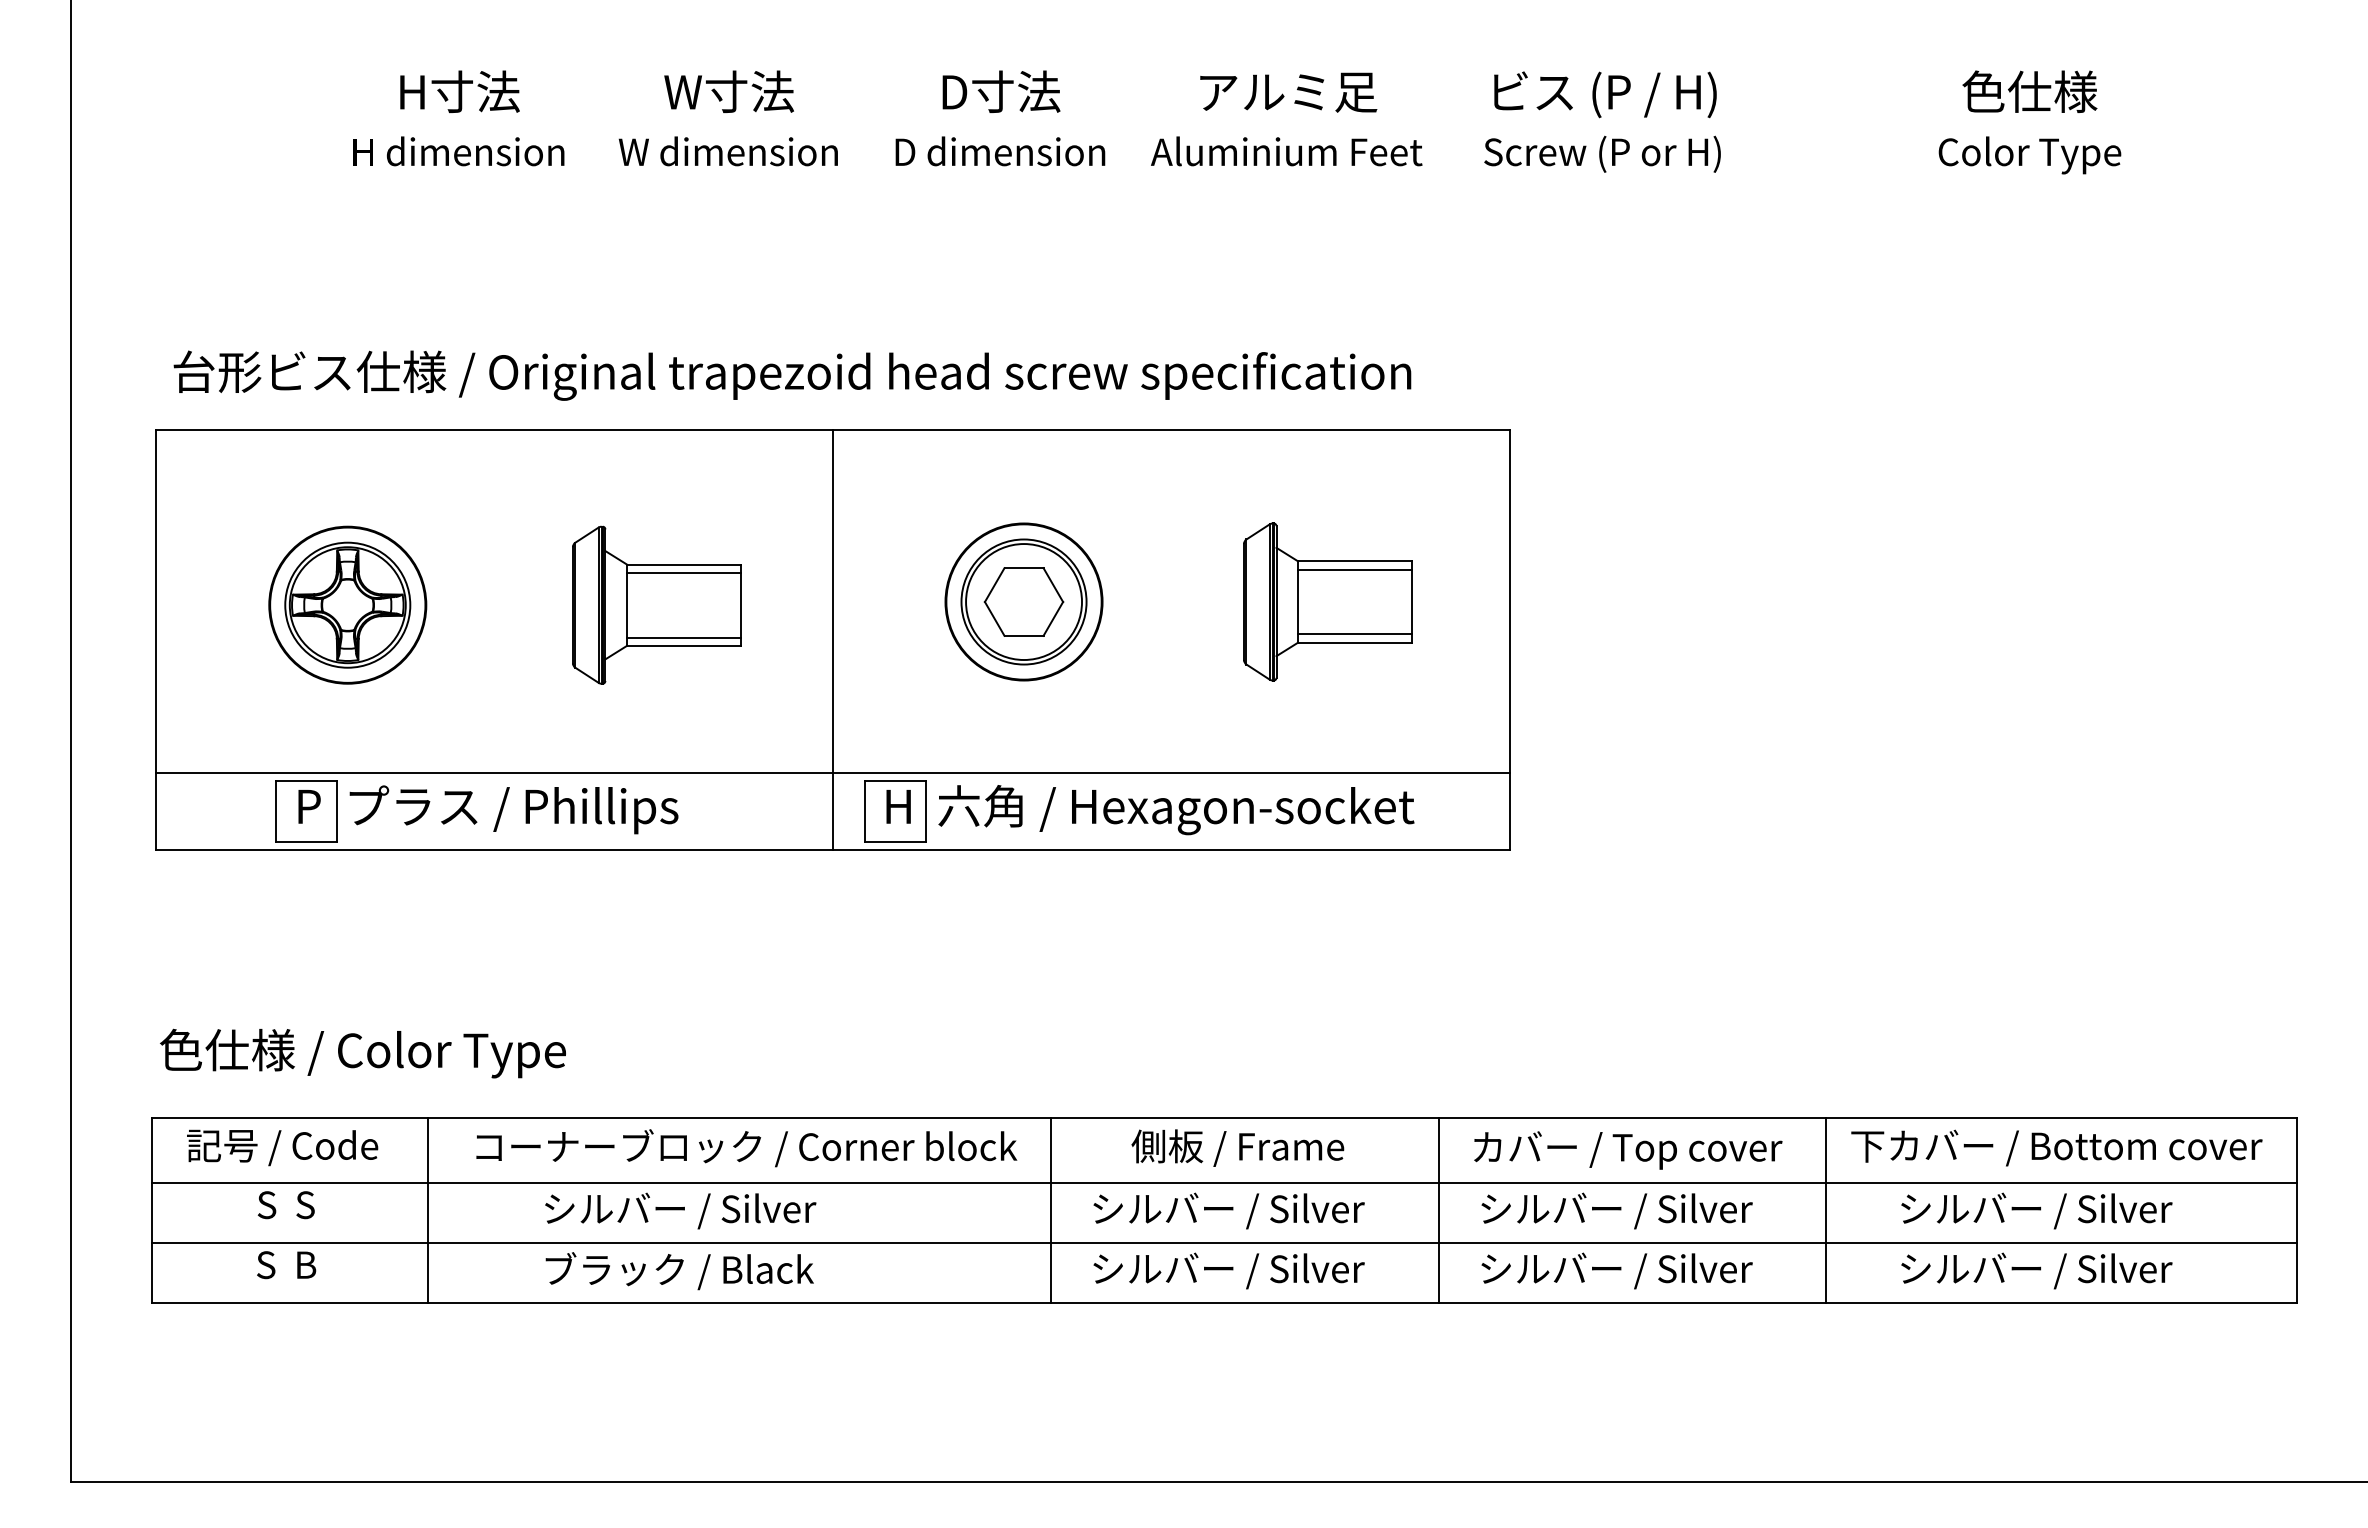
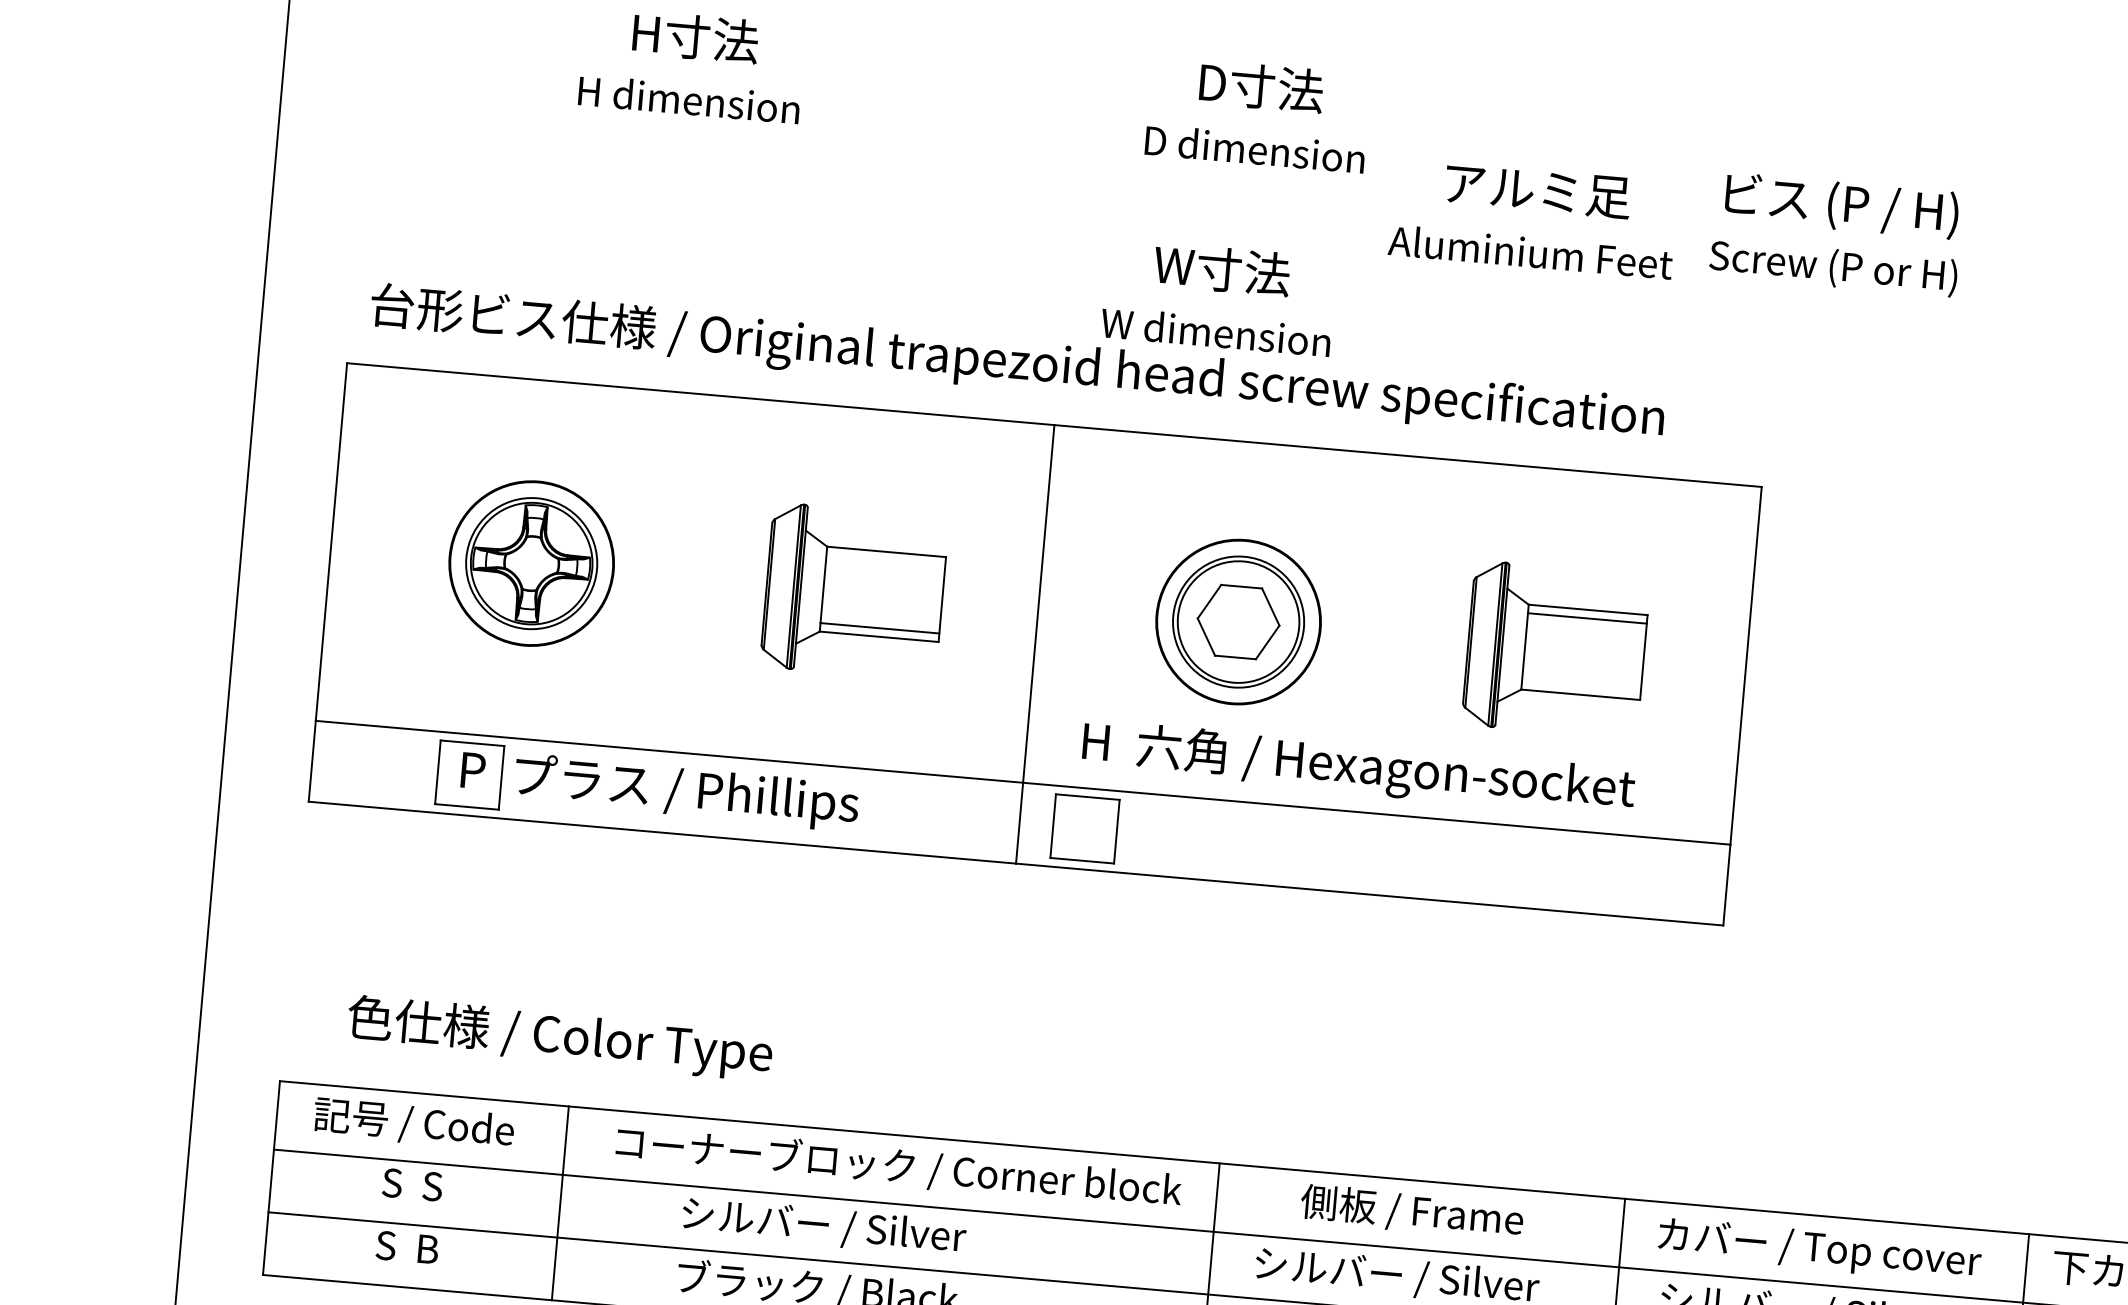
text: (727, 118) -> (1217, 297), moved
text: (1286, 119) -> (1533, 218), moved
text: (1602, 121) -> (1836, 233), moved
line: (683, 572) -> (885, 560), removed
line: (1354, 634) -> (1580, 686), removed
text: (1150, 810) -> (1358, 768), moved
text: (362, 1053) -> (559, 1038), moved

